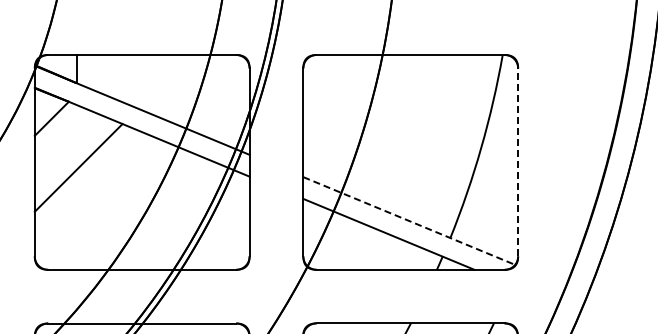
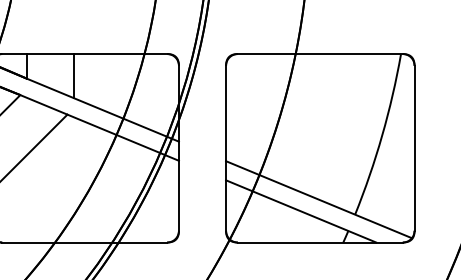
line: (130, 80) -> (74, 76), added
line: (518, 162) -> (414, 148), dashed -> solid
line: (409, 220) -> (319, 199), dashed -> solid

